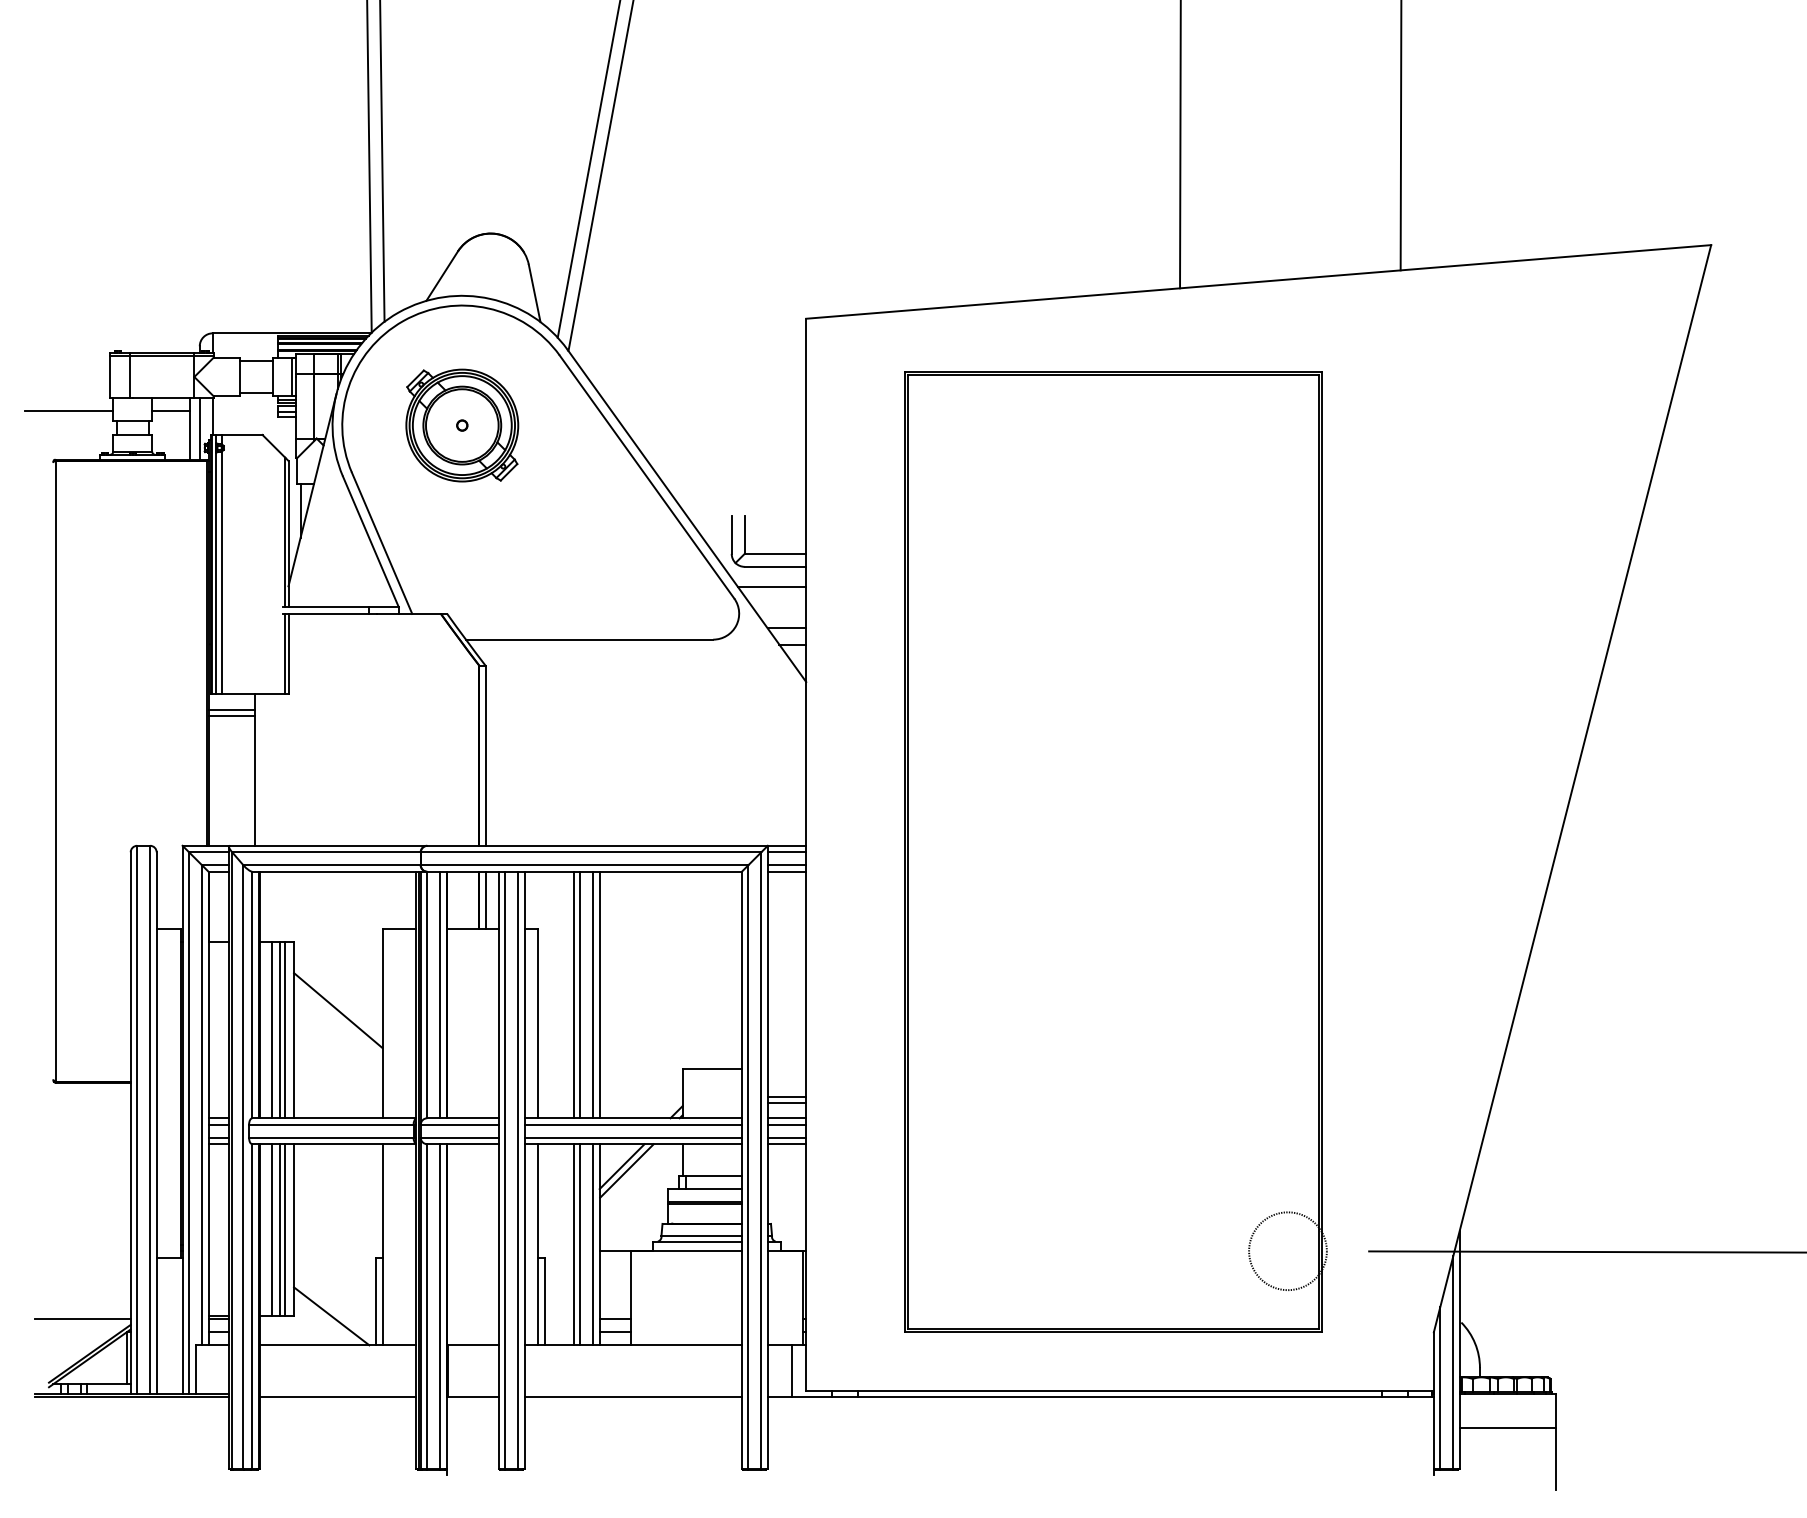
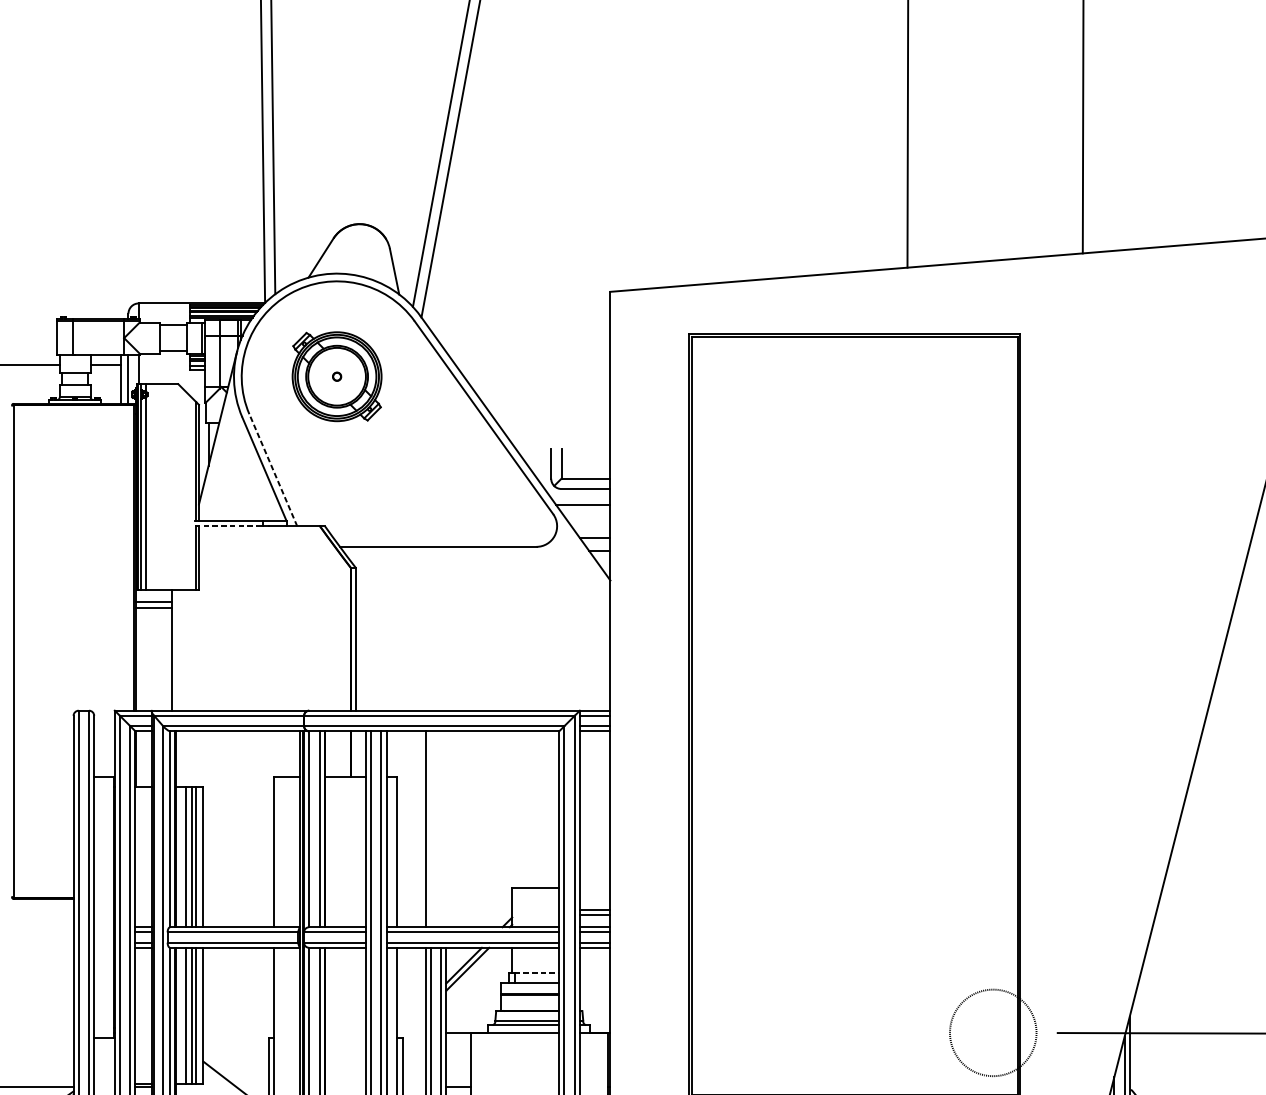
line: (382, 543) -> (273, 470), solid -> dashed
line: (325, 613) -> (228, 526), solid -> dashed
line: (485, 900) -> (355, 754), removed
line: (580, 994) -> (431, 828), removed
line: (593, 994) -> (441, 828), removed
line: (599, 994) -> (446, 828), removed
line: (338, 1010) -> (238, 841), removed
line: (714, 1175) -> (537, 972), solid -> dashed
circle: (1287, 1251) -> (992, 1033), size x1.4

